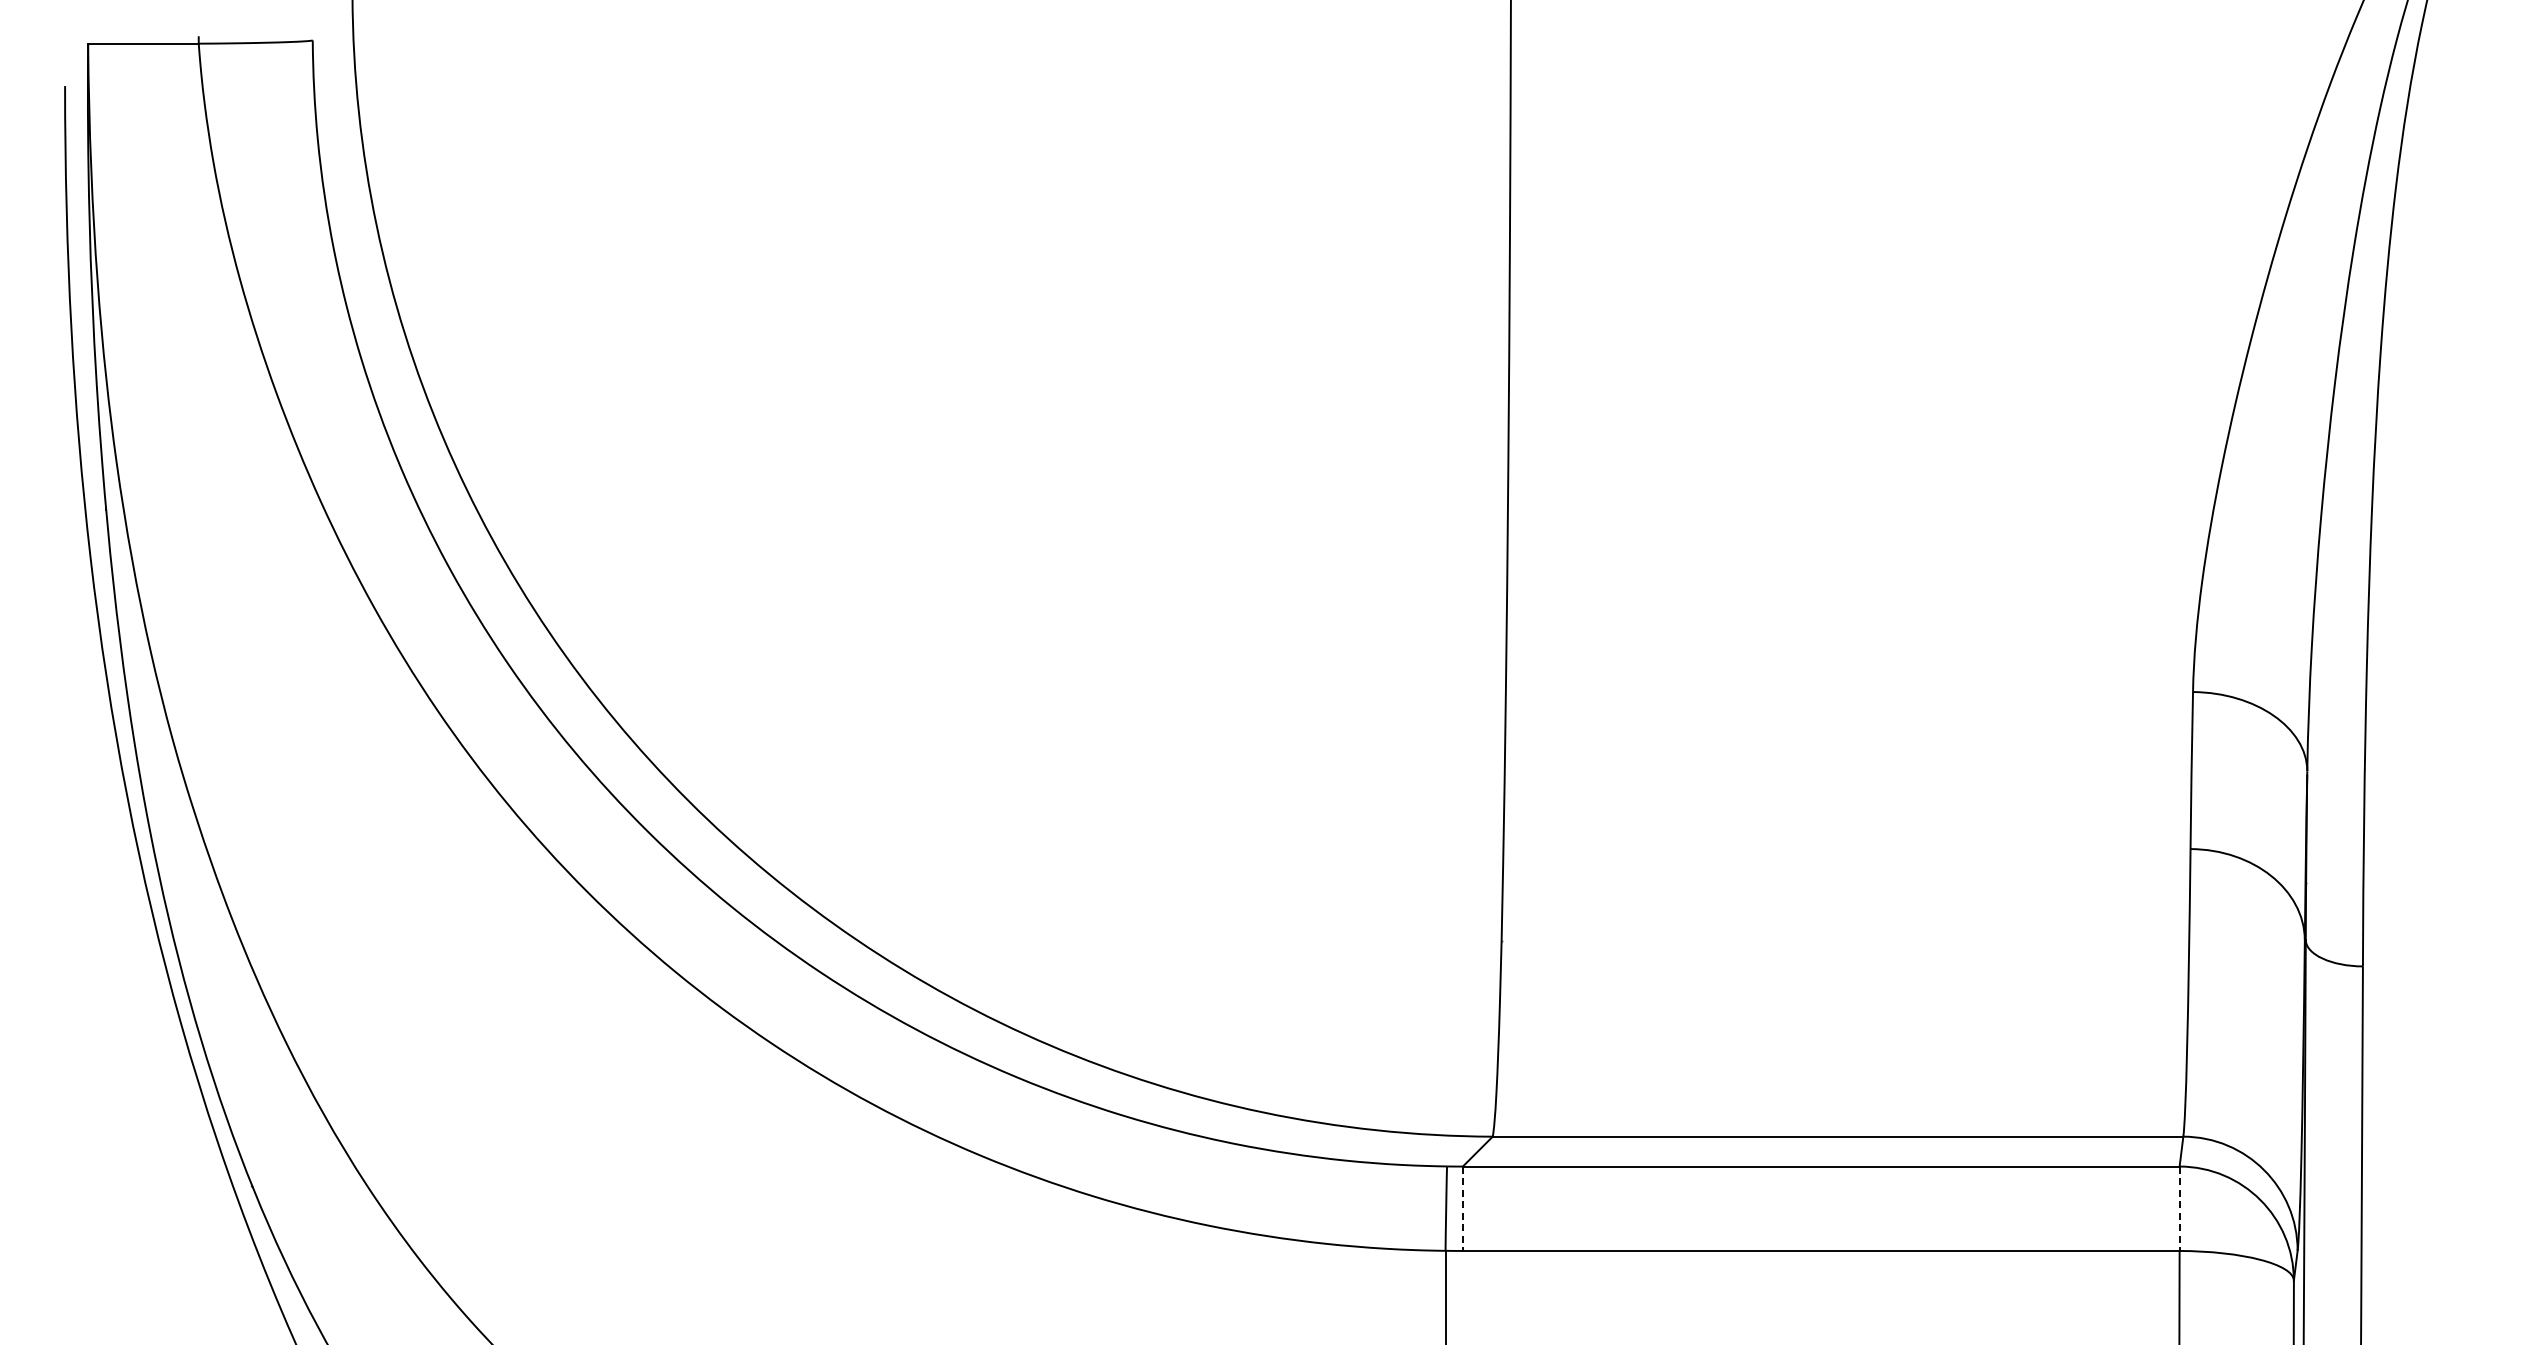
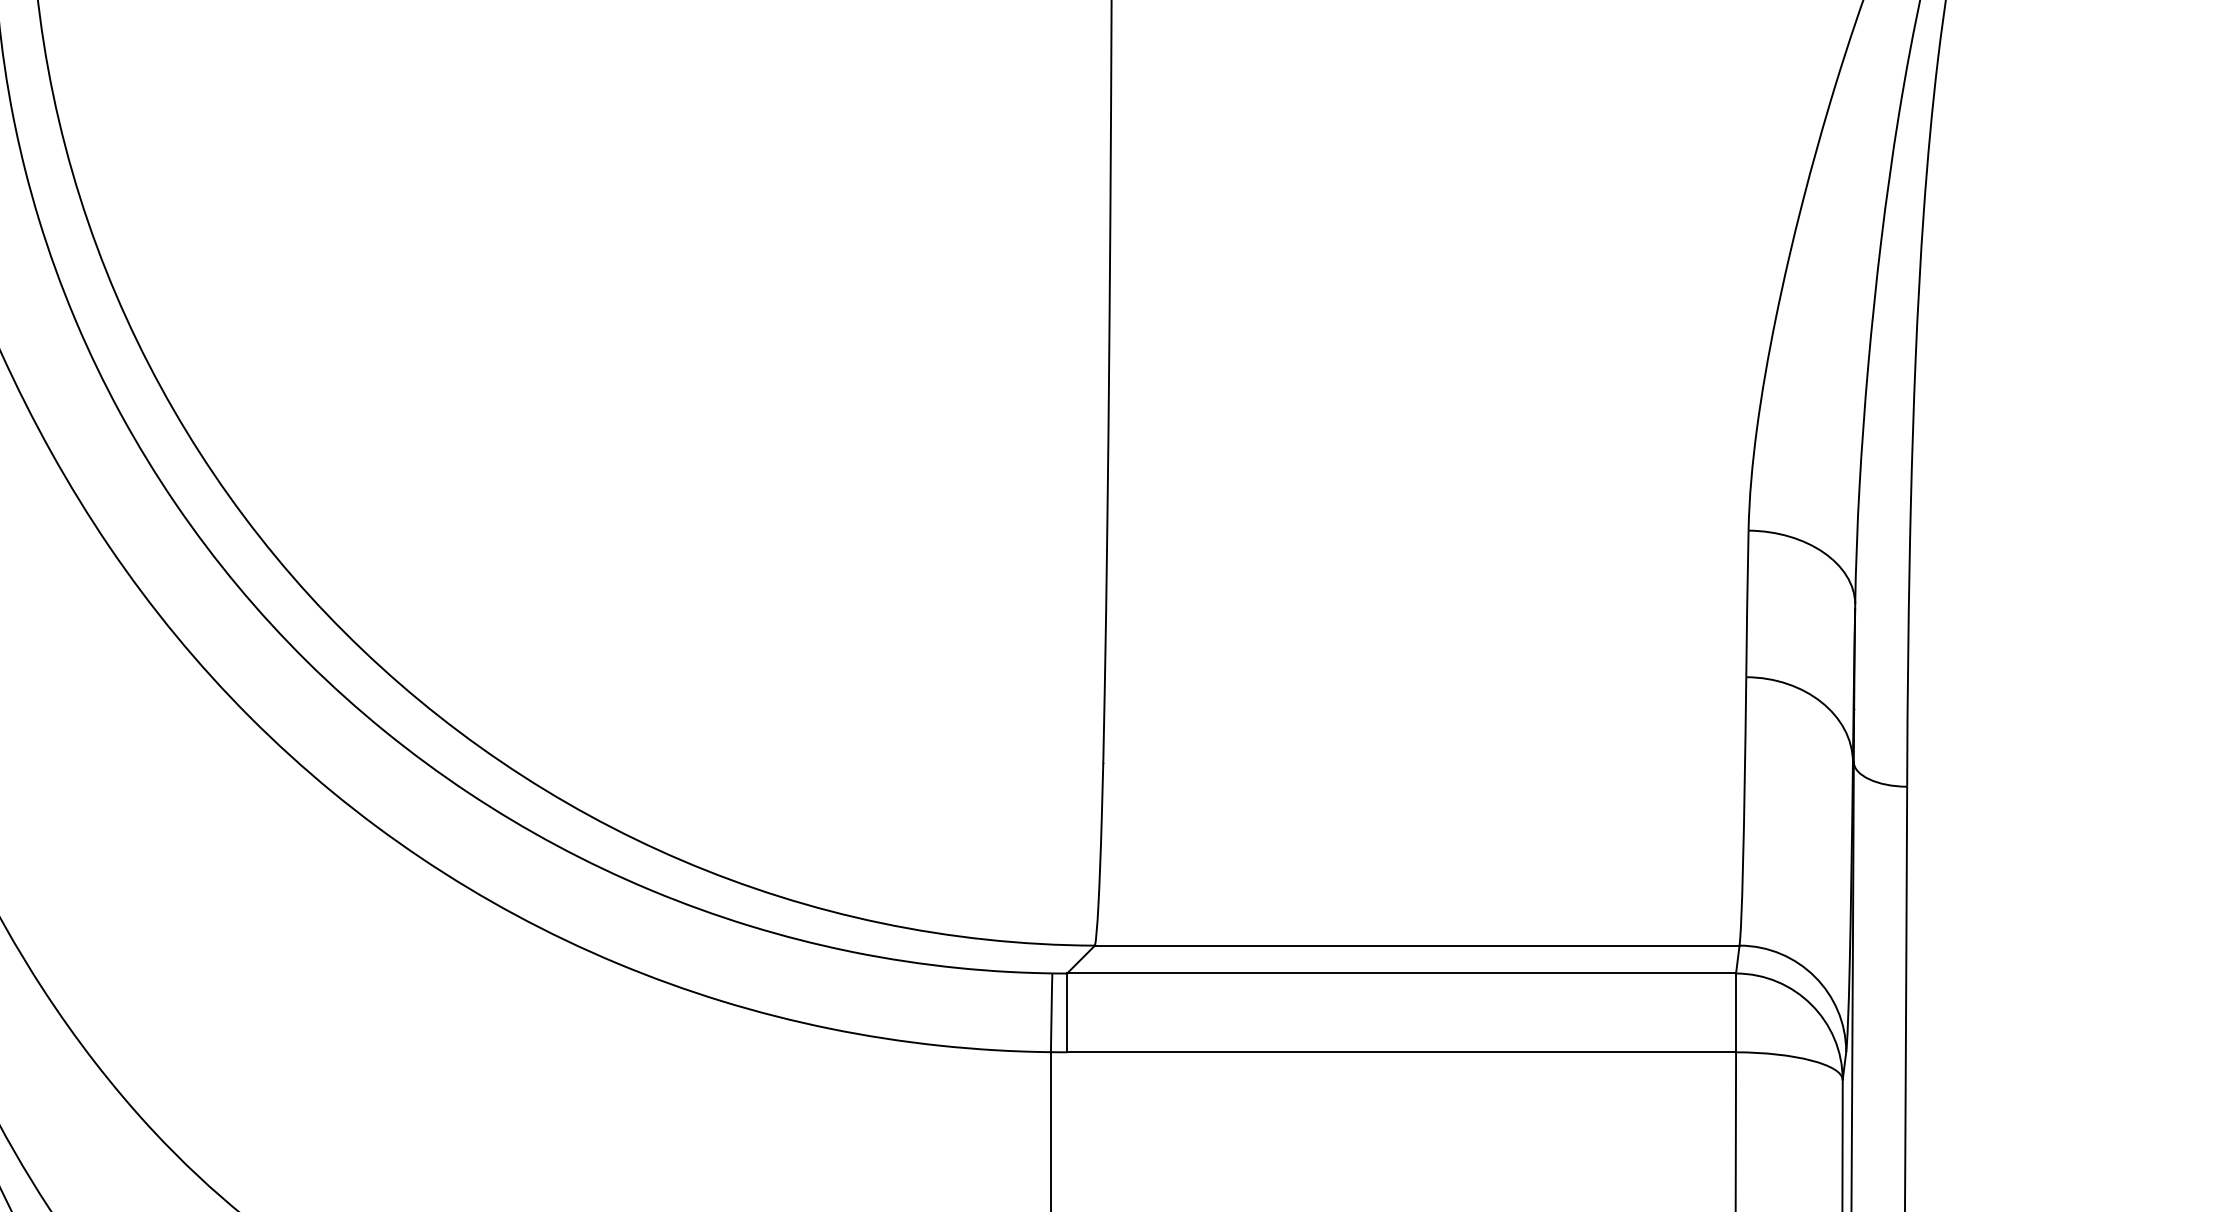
line: (1462, 1209) -> (1066, 1013), dashed -> solid
line: (2179, 1209) -> (1735, 1013), dashed -> solid

